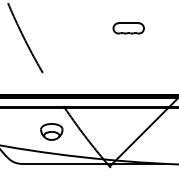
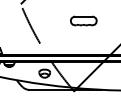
part: (128, 27) -> (83, 20), size x1.67

